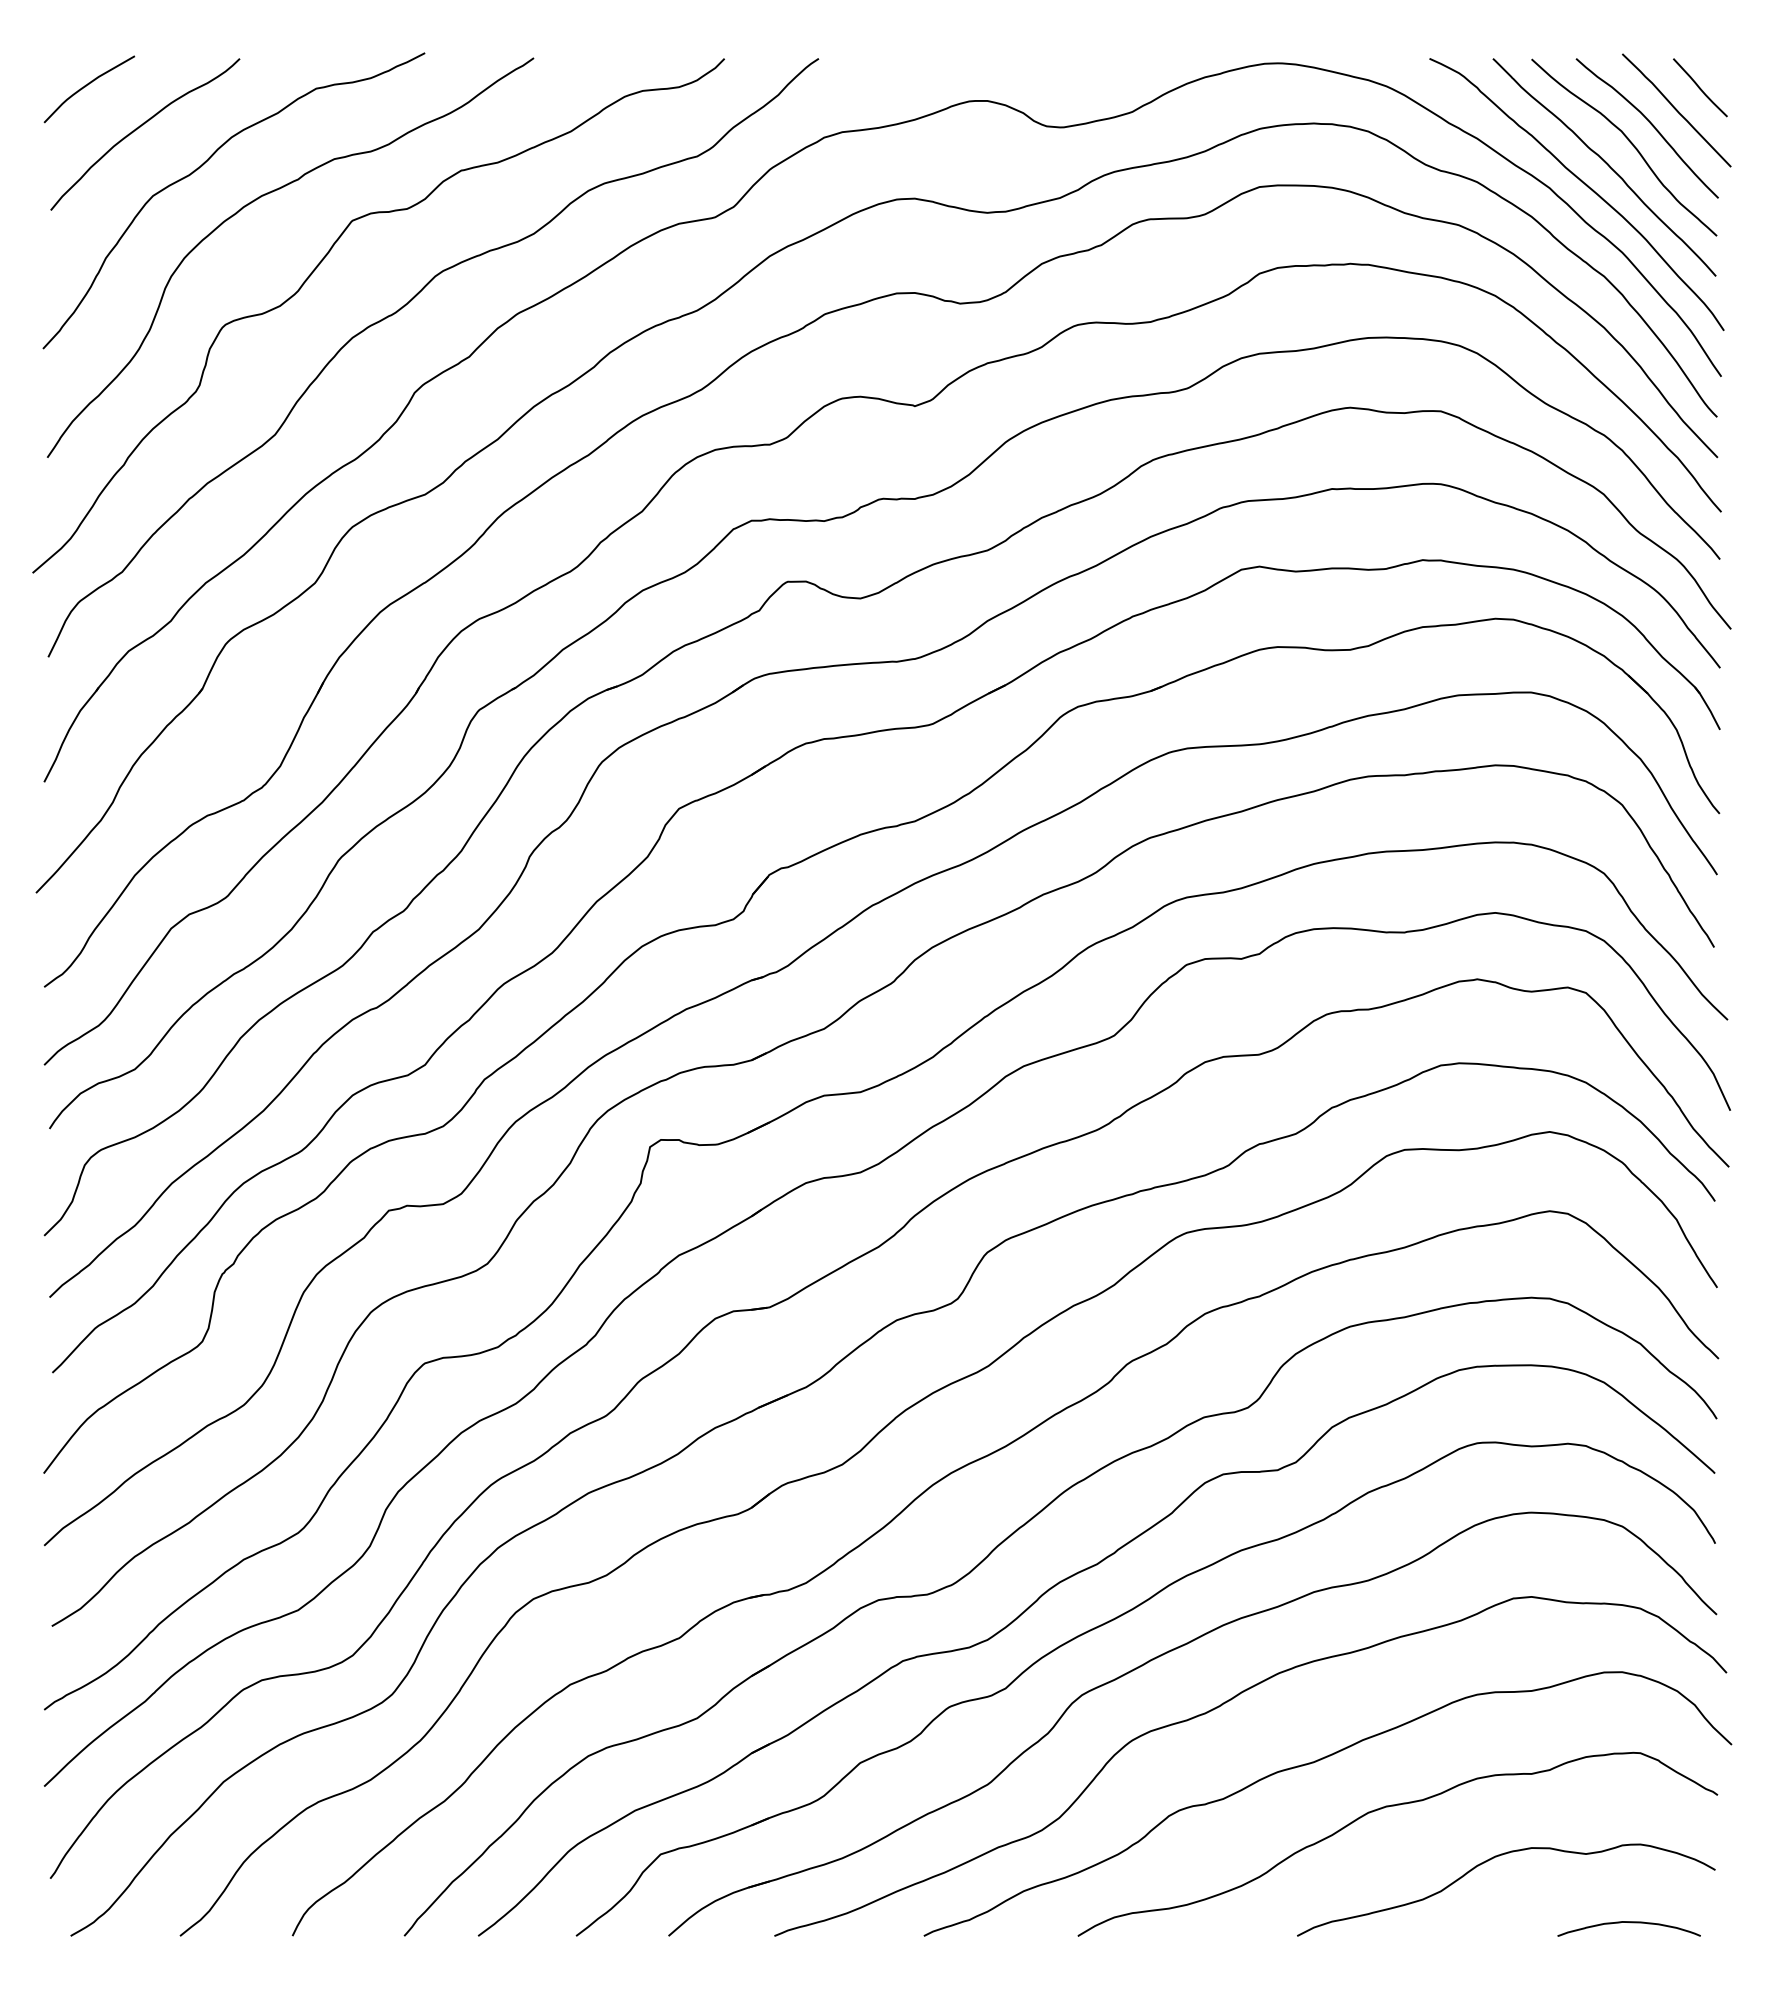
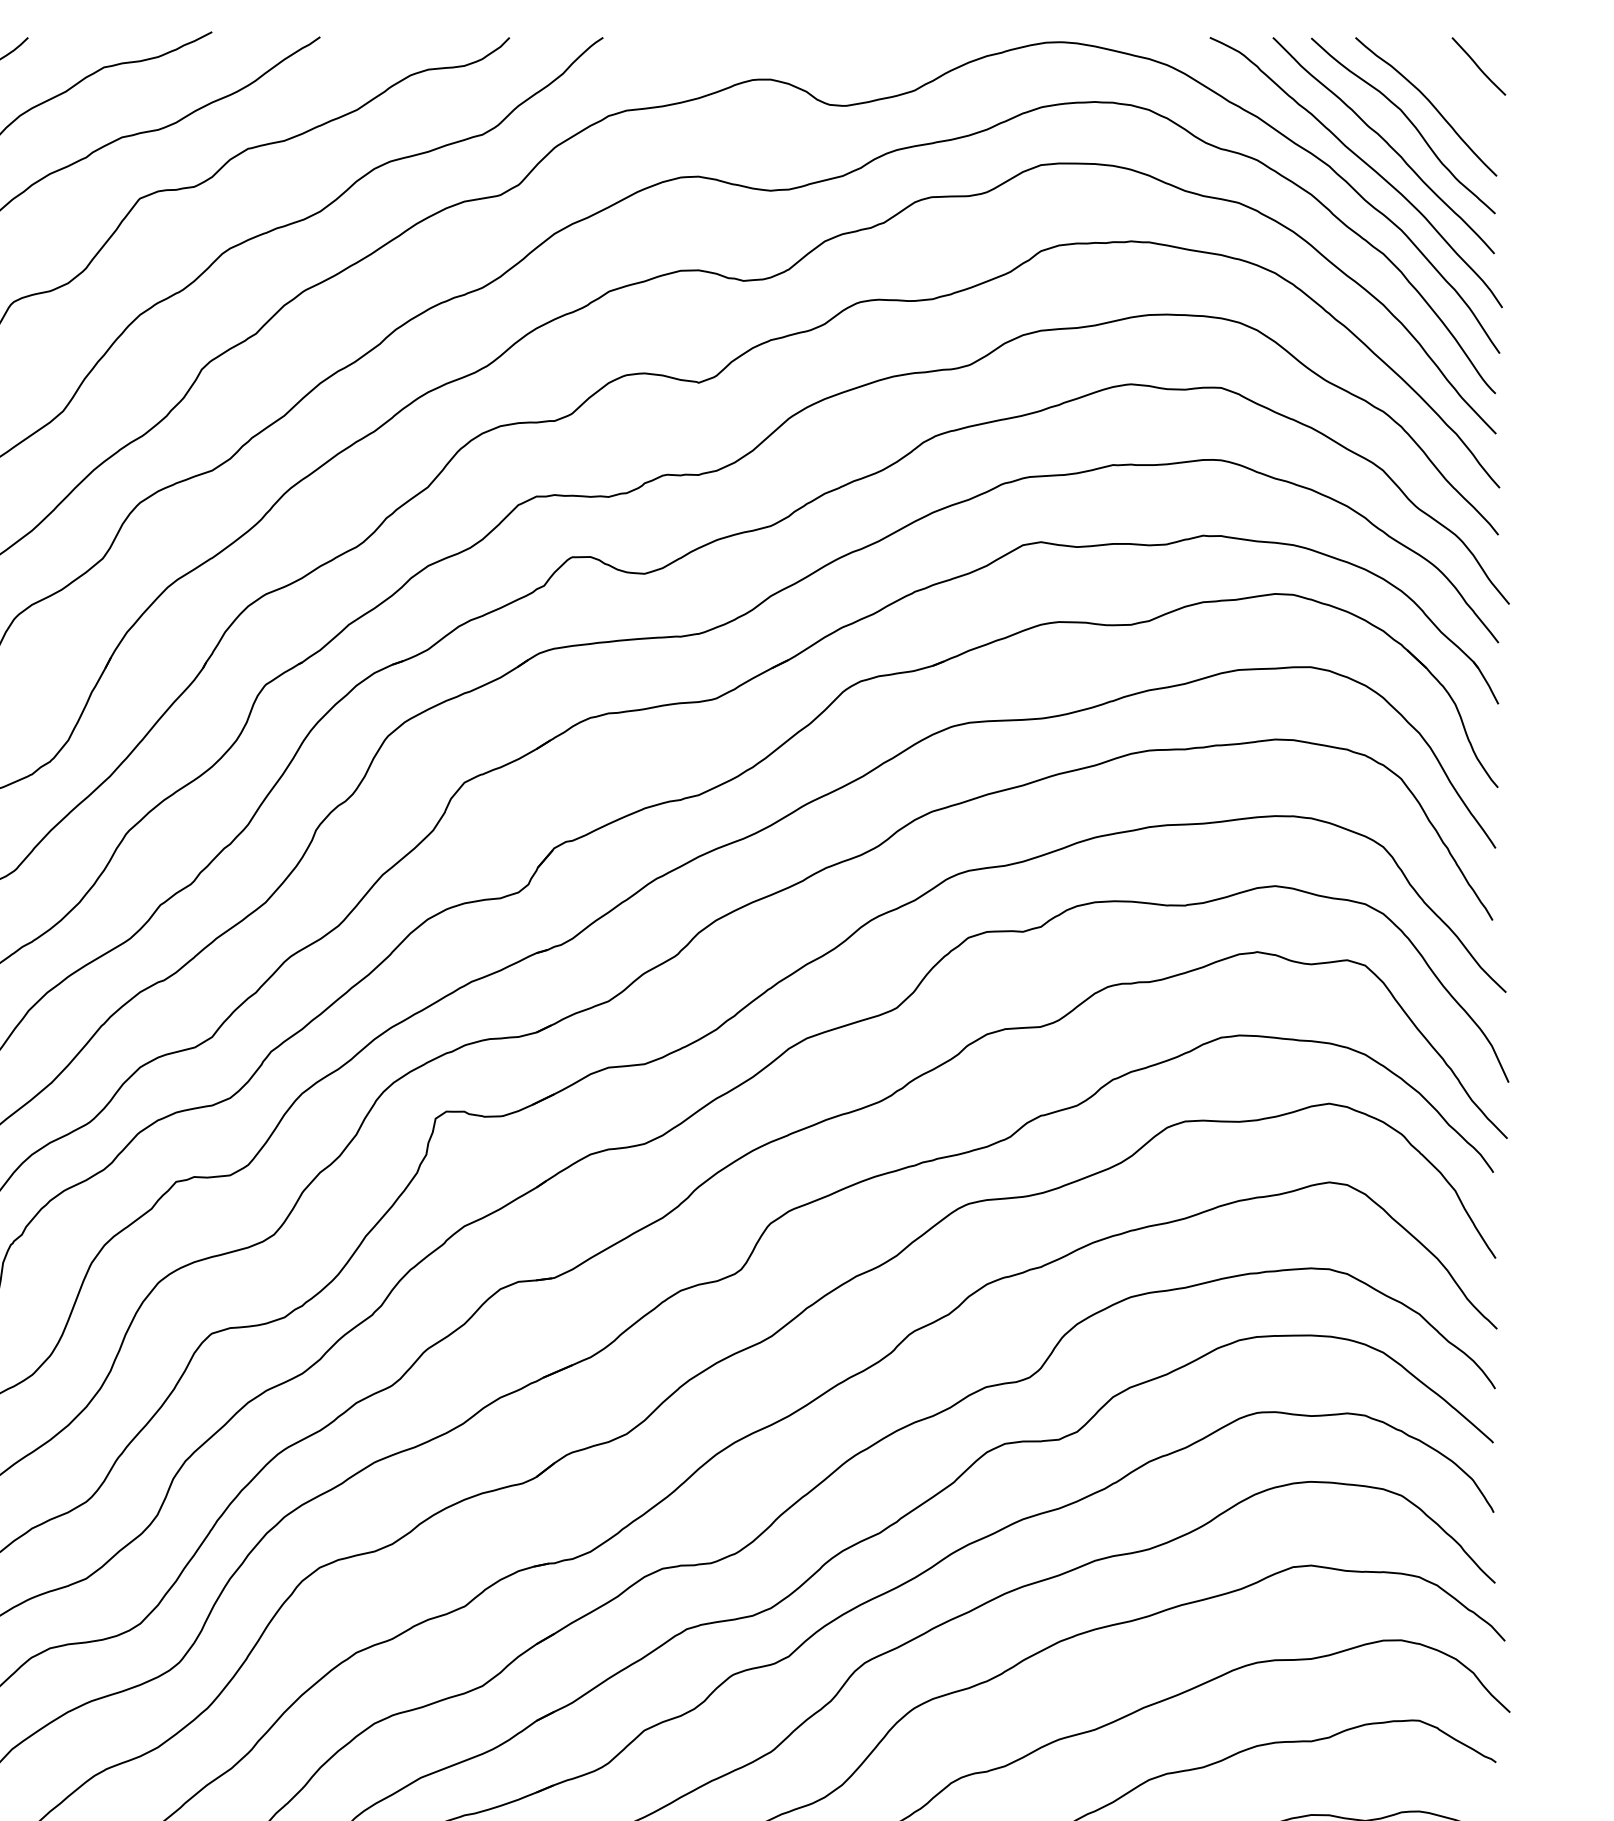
curve: (1676, 110) -> (1455, 89), removed

